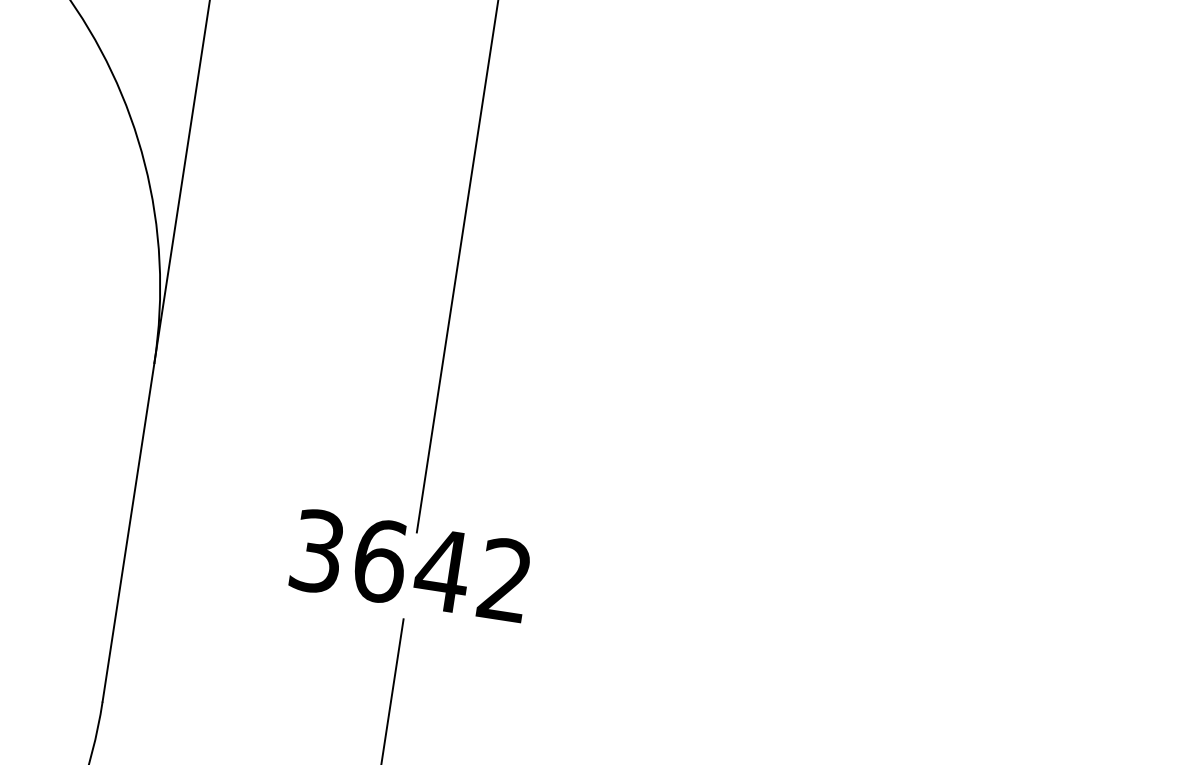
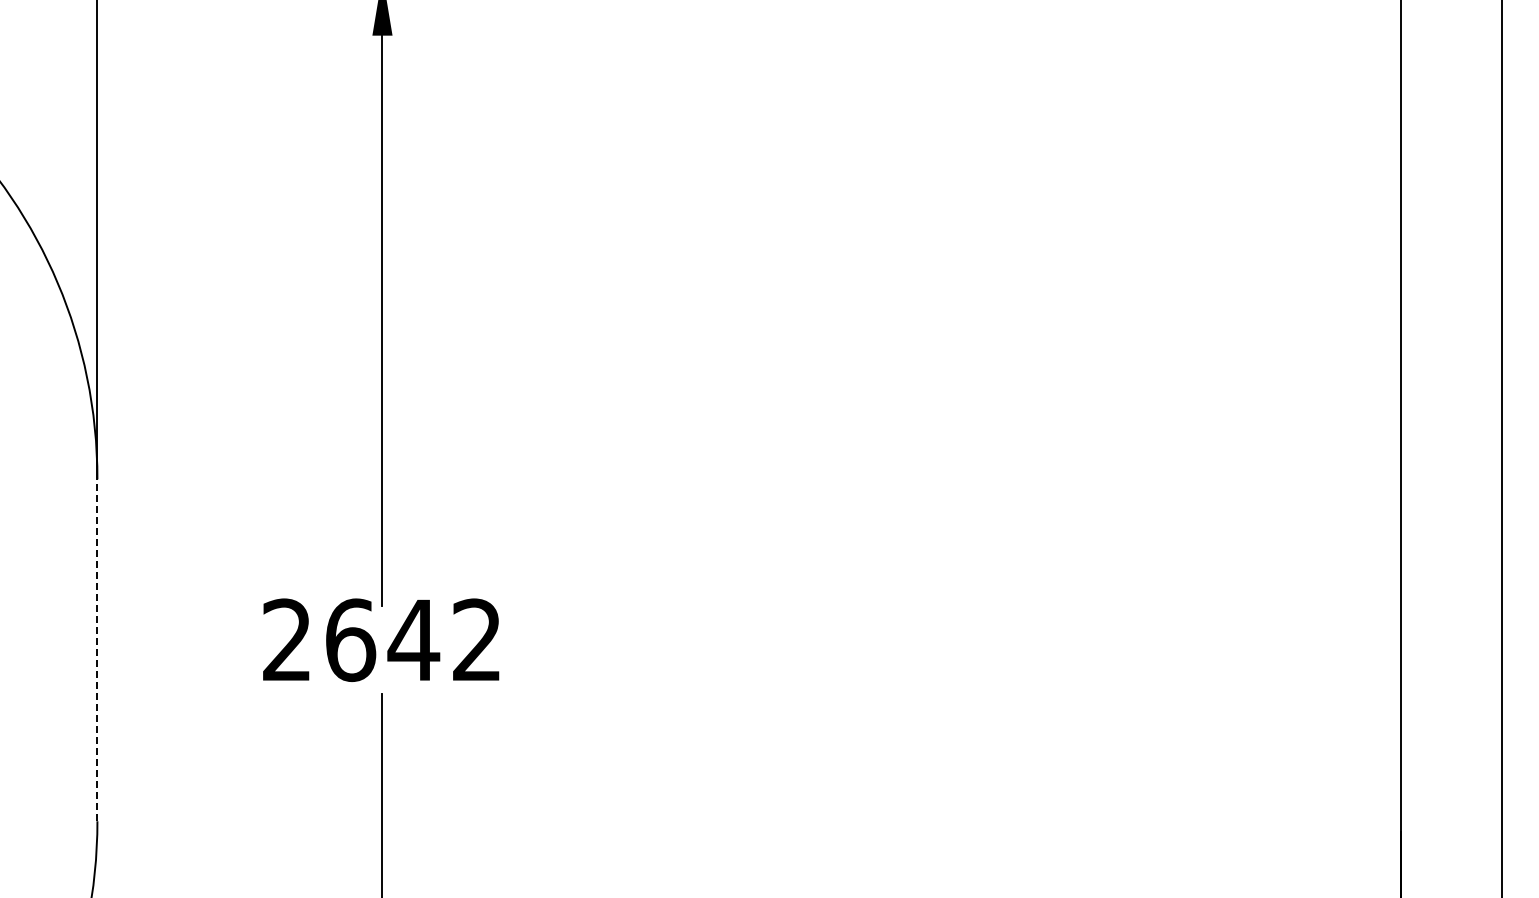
line: (128, 532) -> (97, 650), solid -> dashed
text: (317, 551) -> (287, 640), 3642 -> 2642

